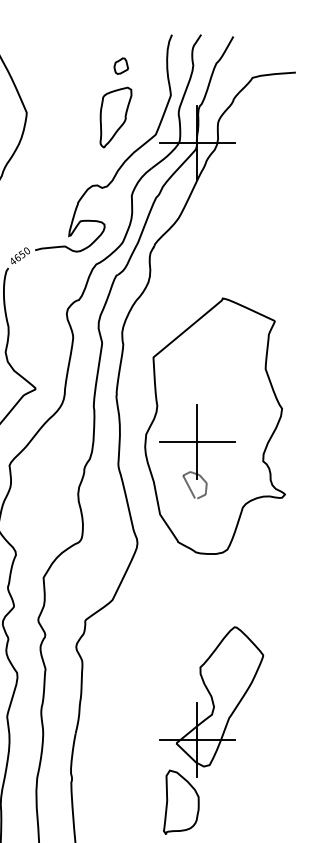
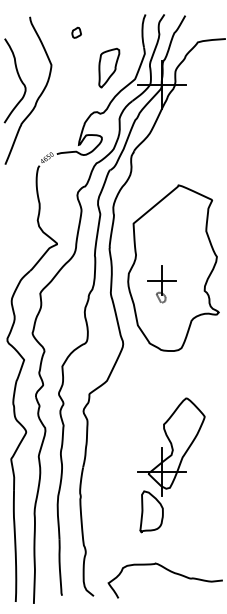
part: (120, 65) -> (76, 32), moved
part: (196, 451) -> (161, 284), size x0.6

